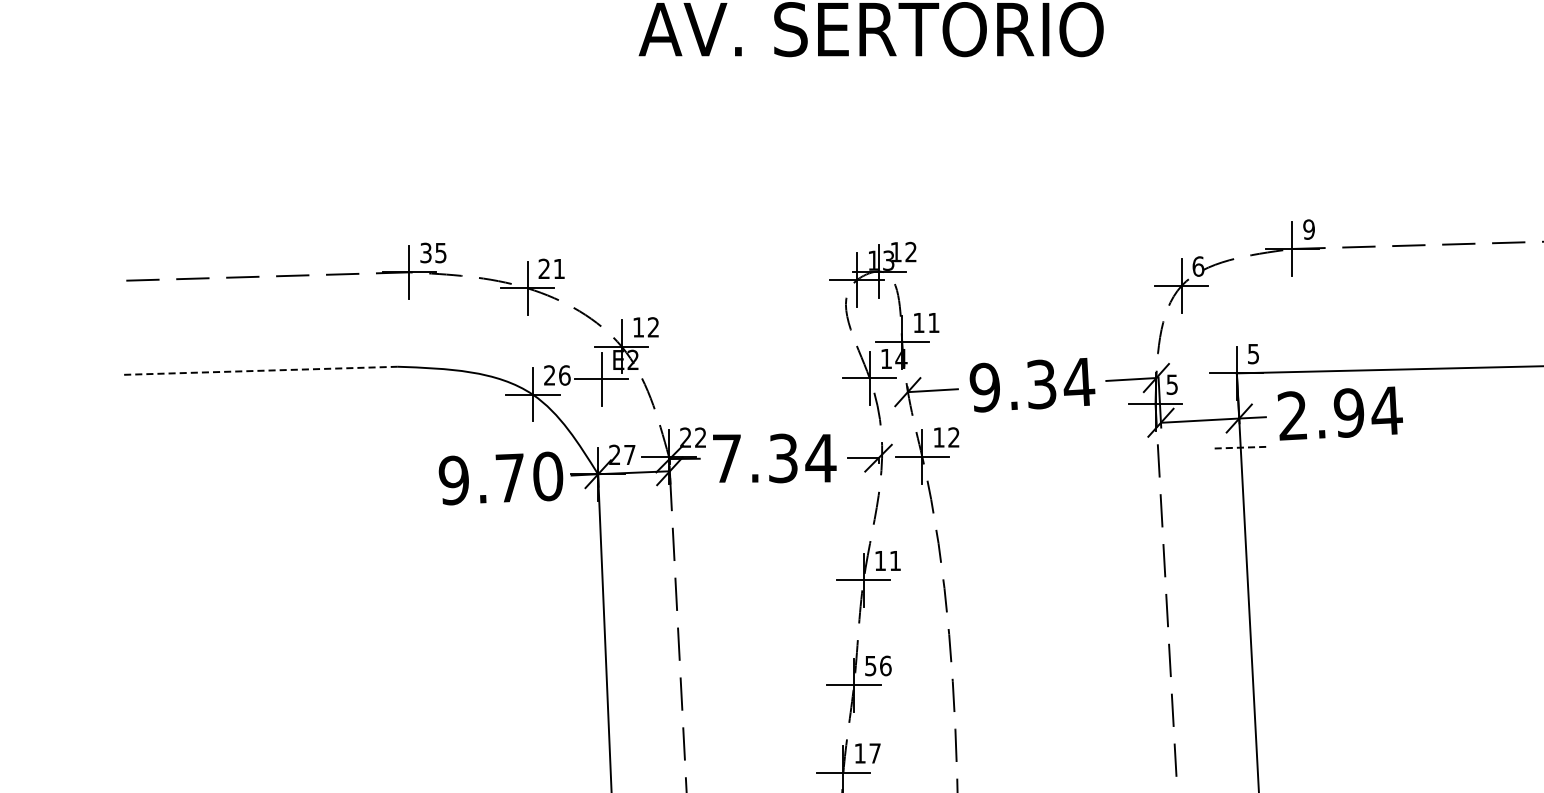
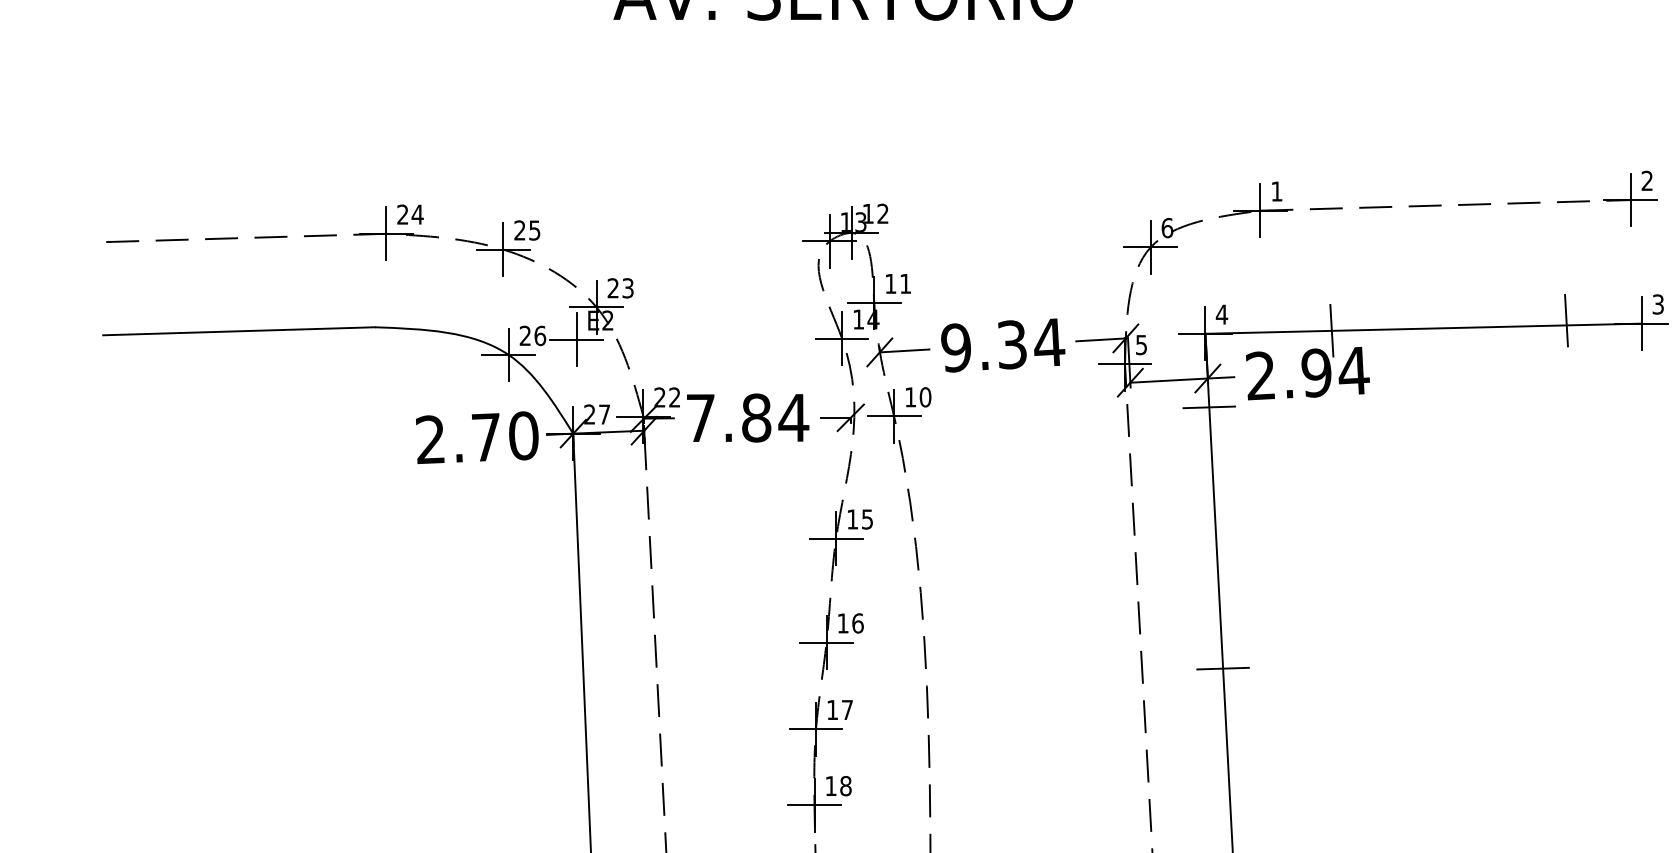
text: (1308, 229) -> (1276, 191), 9 -> 1
text: (433, 252) -> (410, 214), 35 -> 24
text: (558, 268) -> (534, 230), 21 -> 25
text: (645, 327) -> (620, 288), 12 -> 23
text: (1253, 353) -> (1221, 314), 5 -> 4
line: (1364, 370) -> (1331, 330), added
line: (260, 371) -> (239, 331), dashed -> solid
text: (953, 437) -> (925, 397), 12 -> 10
line: (1240, 447) -> (1209, 407), dashed -> solid
text: (783, 457) -> (756, 417), 7.34 -> 7.84
text: (453, 480) -> (430, 439), 9.70 -> 2.70
text: (895, 560) -> (867, 519), 11 -> 15
text: (870, 666) -> (842, 623), 56 -> 16
line: (1254, 711) -> (1222, 668), added

